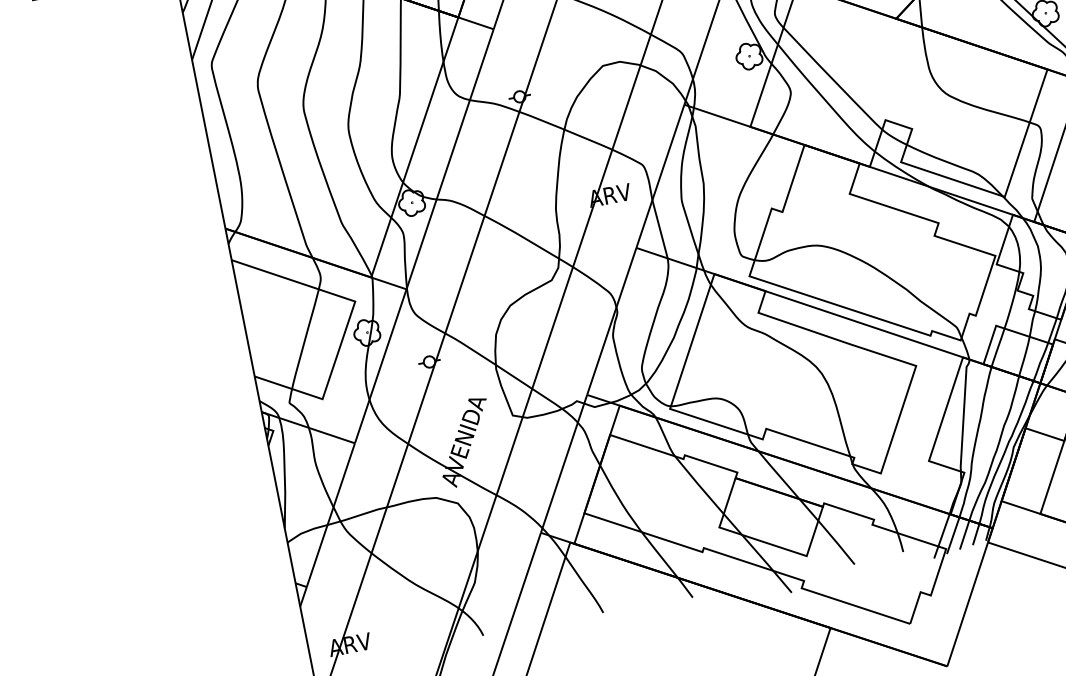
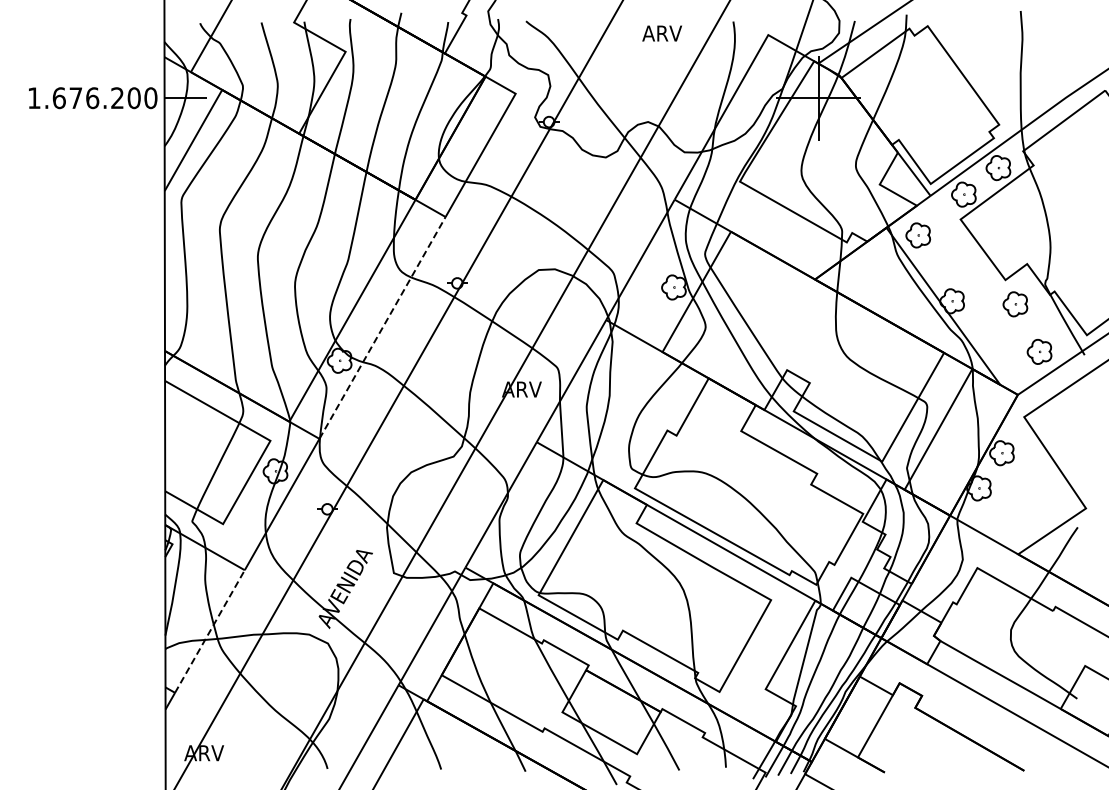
line: (449, 158) -> (382, 327), solid -> dashed
line: (330, 515) -> (209, 631), solid -> dashed

